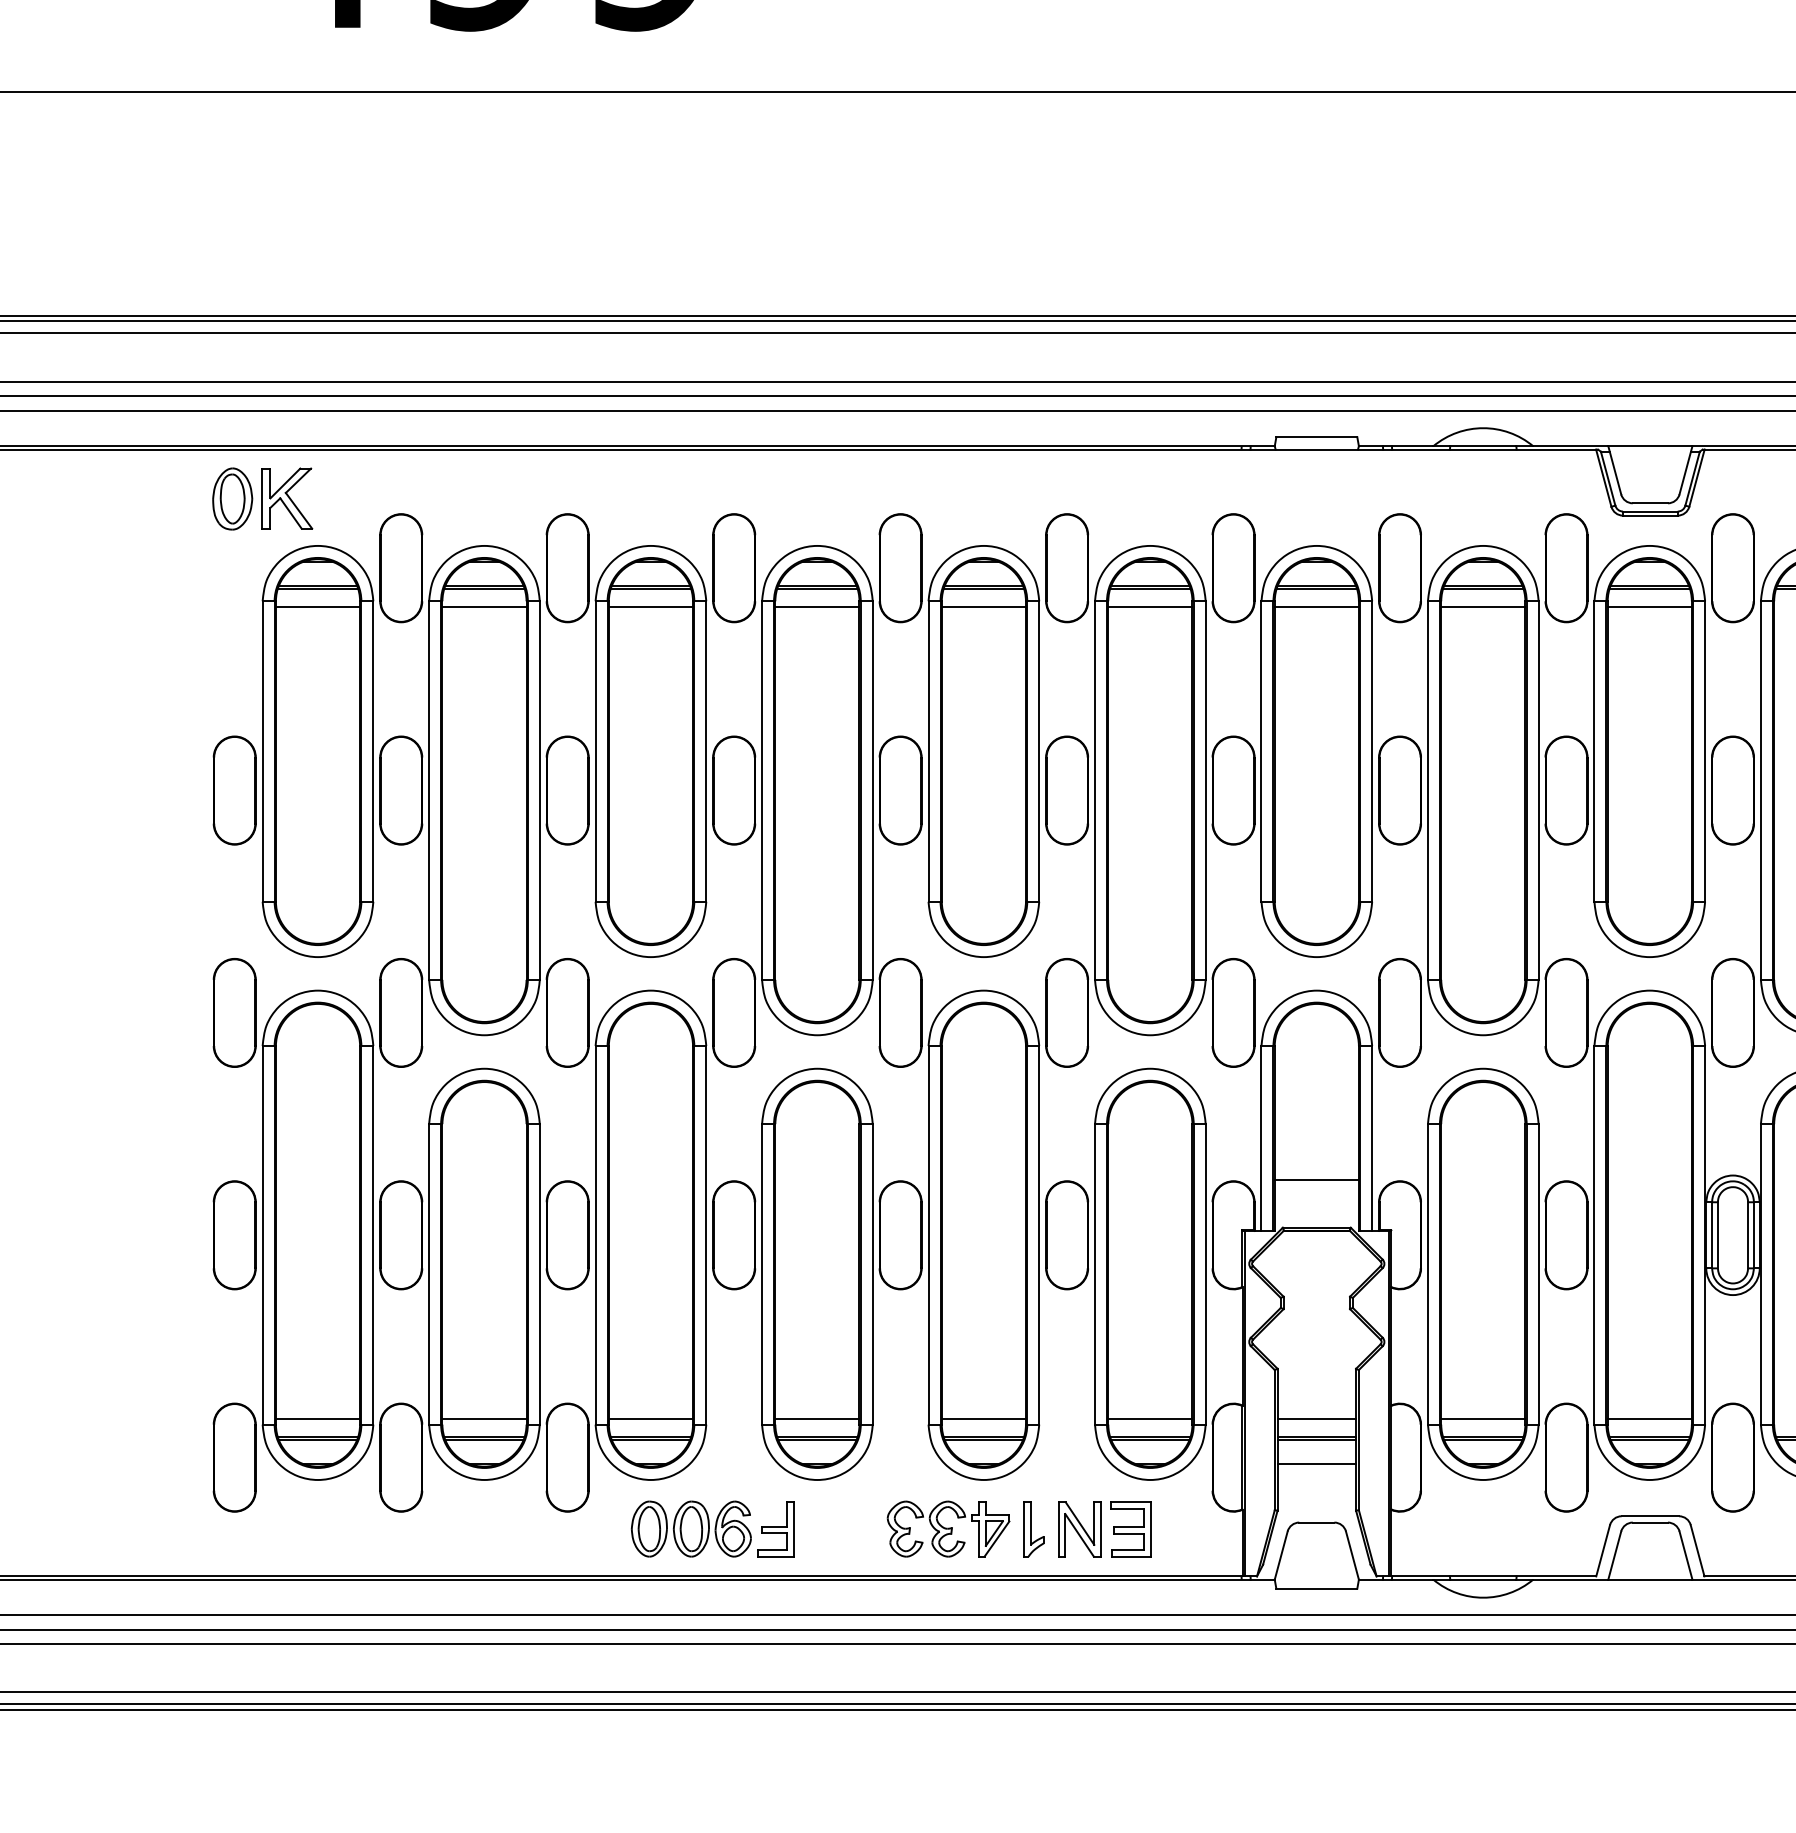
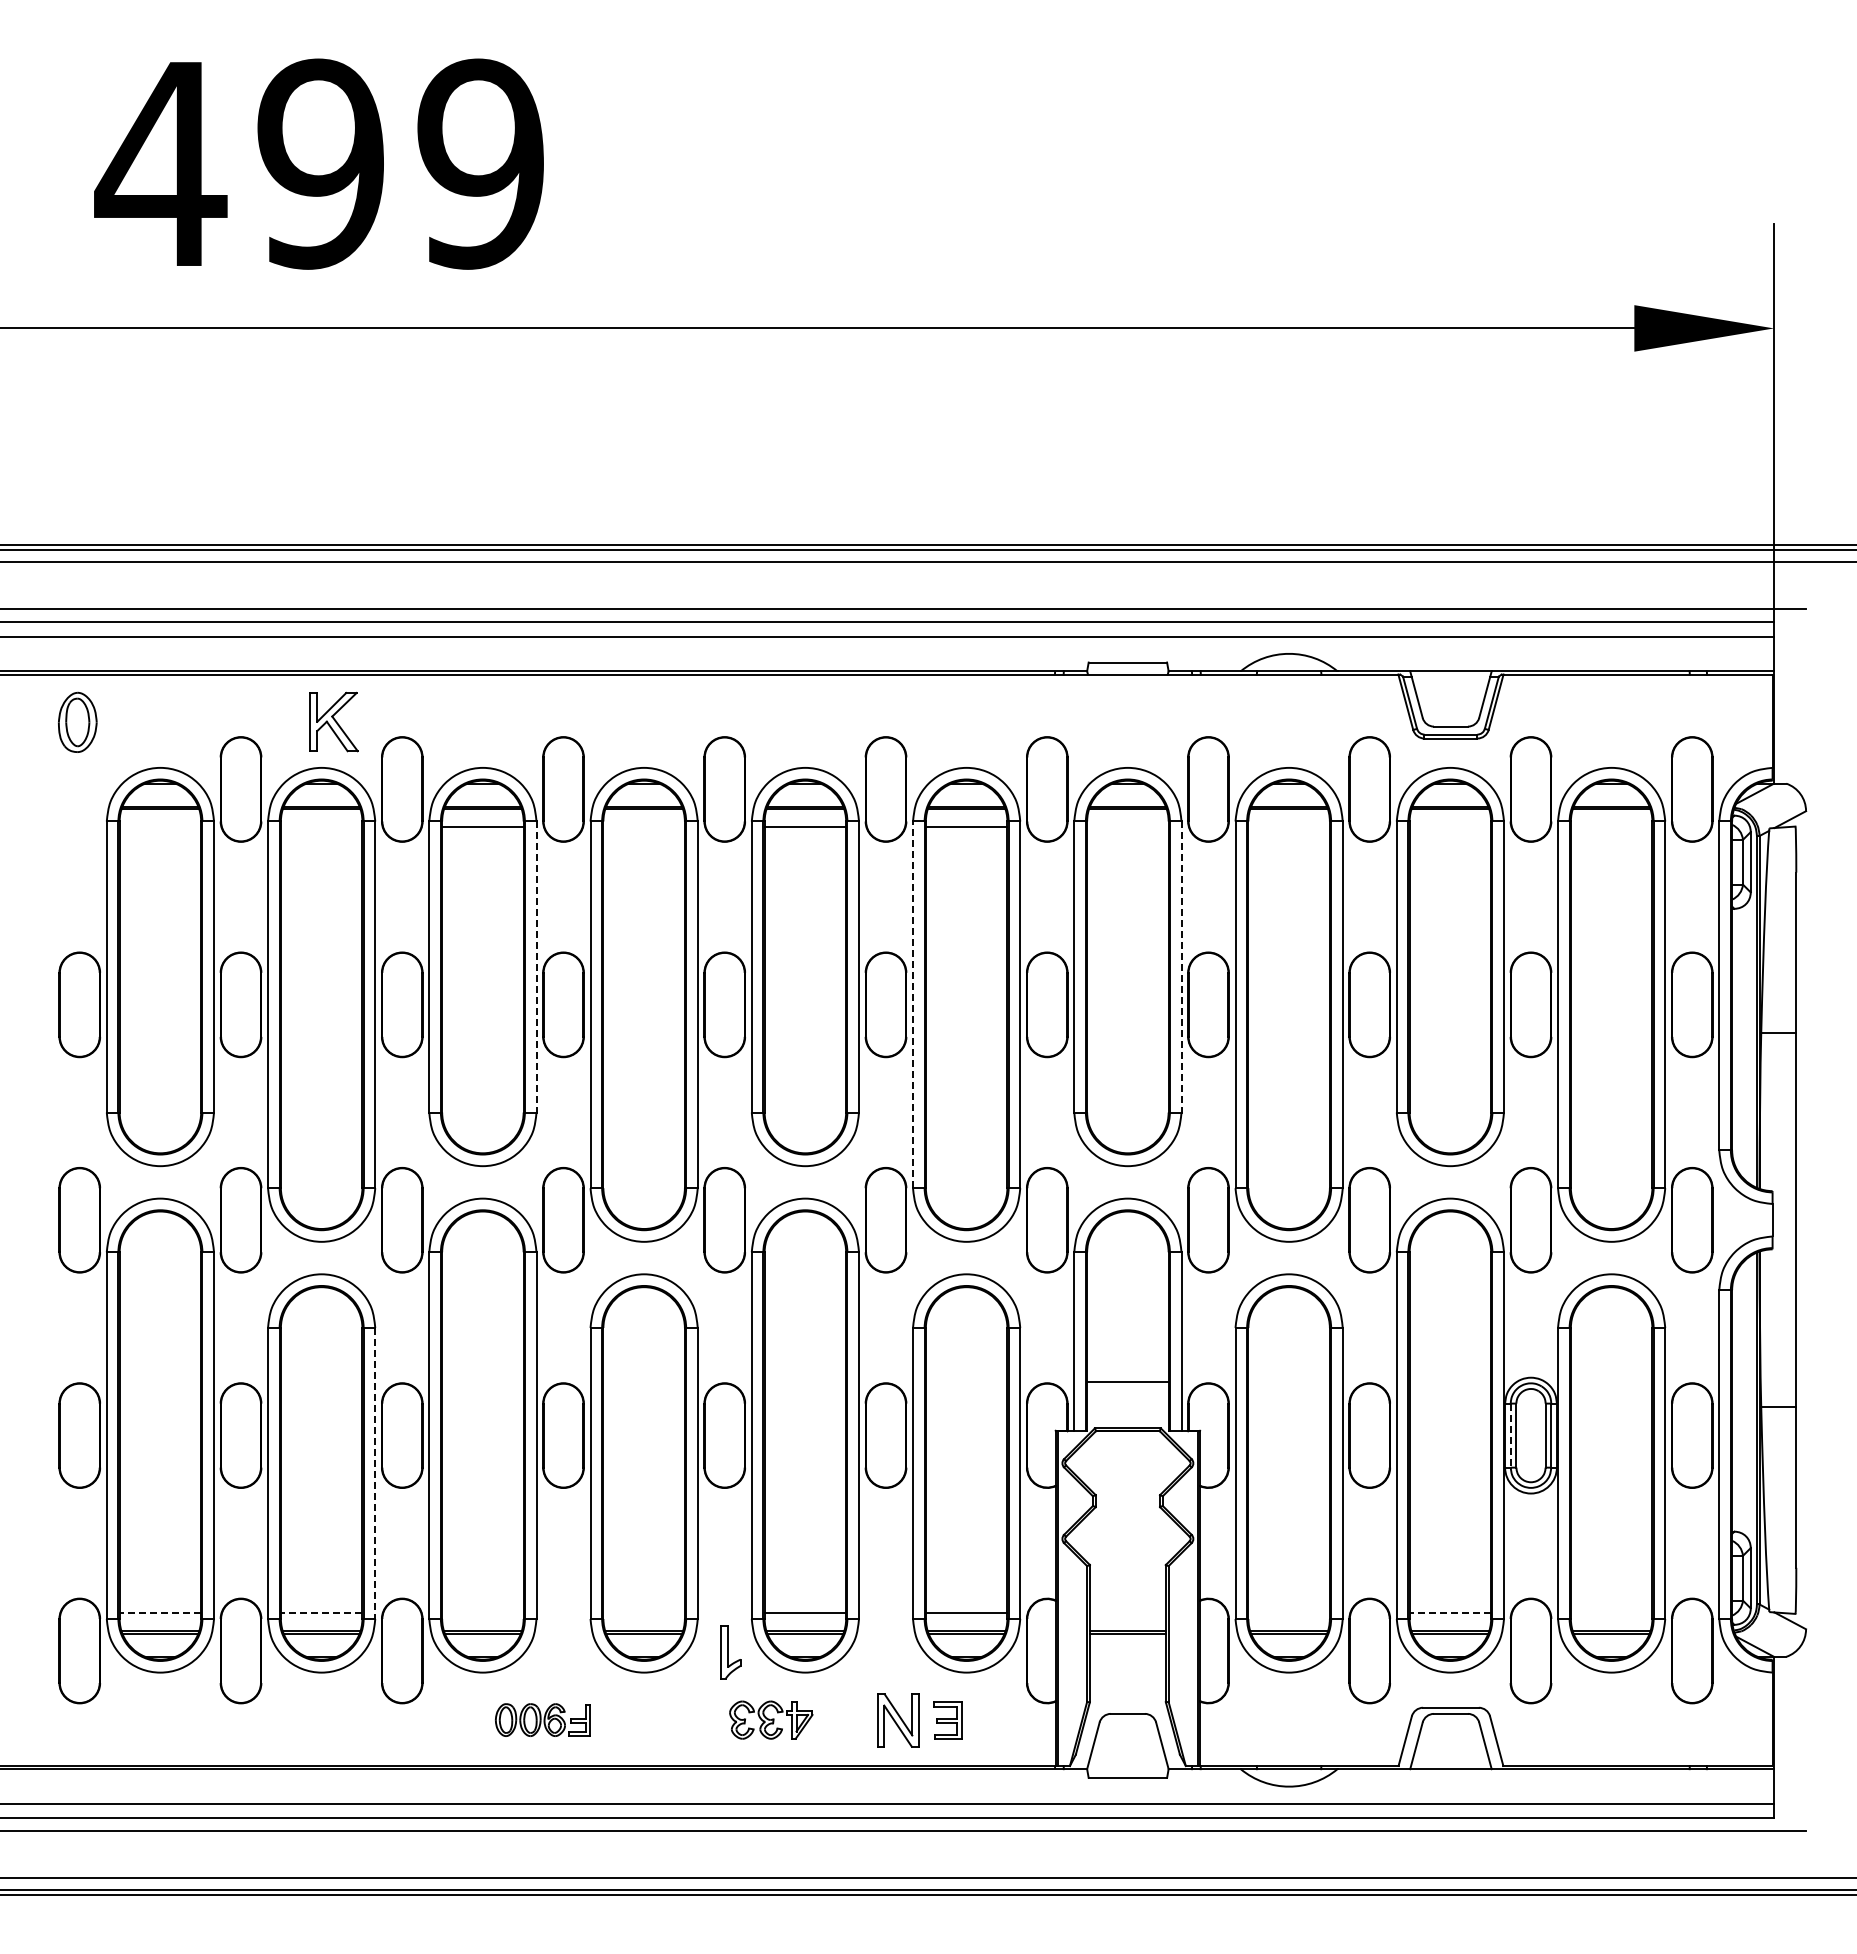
part: (287, 498) -> (333, 721), moved
line: (318, 607) -> (160, 827), removed
line: (484, 607) -> (321, 827), removed
line: (816, 607) -> (643, 827), removed
line: (1316, 607) -> (1127, 827), removed
line: (1482, 607) -> (1288, 827), removed
line: (1649, 607) -> (1450, 827), removed
line: (706, 752) -> (536, 967), solid -> dashed
line: (1372, 752) -> (1181, 967), solid -> dashed
line: (1095, 790) -> (913, 1004), solid -> dashed
line: (1711, 1236) -> (1510, 1436), solid -> dashed
line: (540, 1274) -> (375, 1473), solid -> dashed
line: (318, 1418) -> (160, 1613), solid -> dashed
line: (484, 1418) -> (321, 1613), solid -> dashed
line: (650, 1418) -> (482, 1613), removed
line: (816, 1418) -> (643, 1613), removed
line: (1316, 1418) -> (1127, 1613), removed
line: (1482, 1418) -> (1288, 1613), removed
line: (1649, 1418) -> (1450, 1613), solid -> dashed
line: (1316, 1463) -> (1127, 1656), removed
part: (712, 1528) -> (542, 1719), size x0.6
part: (948, 1528) -> (771, 1719), size x0.7
part: (1033, 1529) -> (730, 1652), moved
part: (1130, 1529) -> (947, 1720), size x0.7

